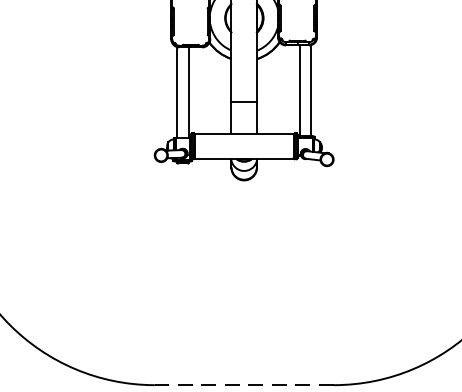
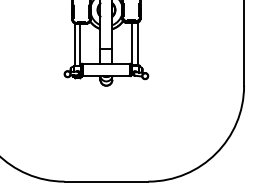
line: (244, 384) -> (106, 181), dashed -> solid

